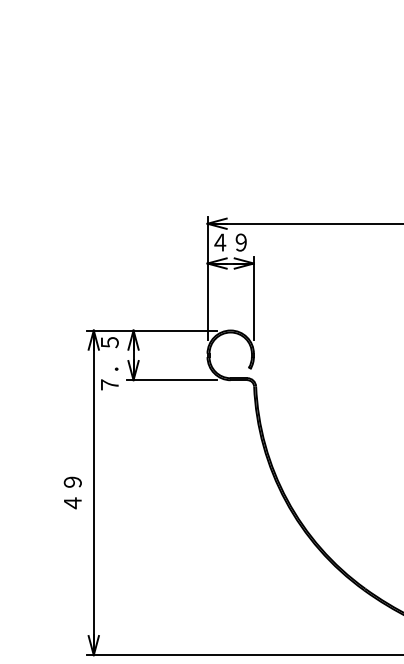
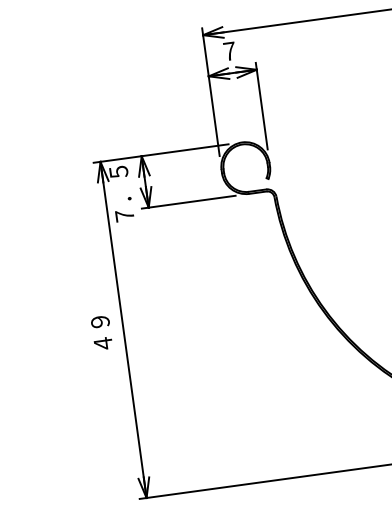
text: (230, 242) -> (229, 51), ４９ -> ７

